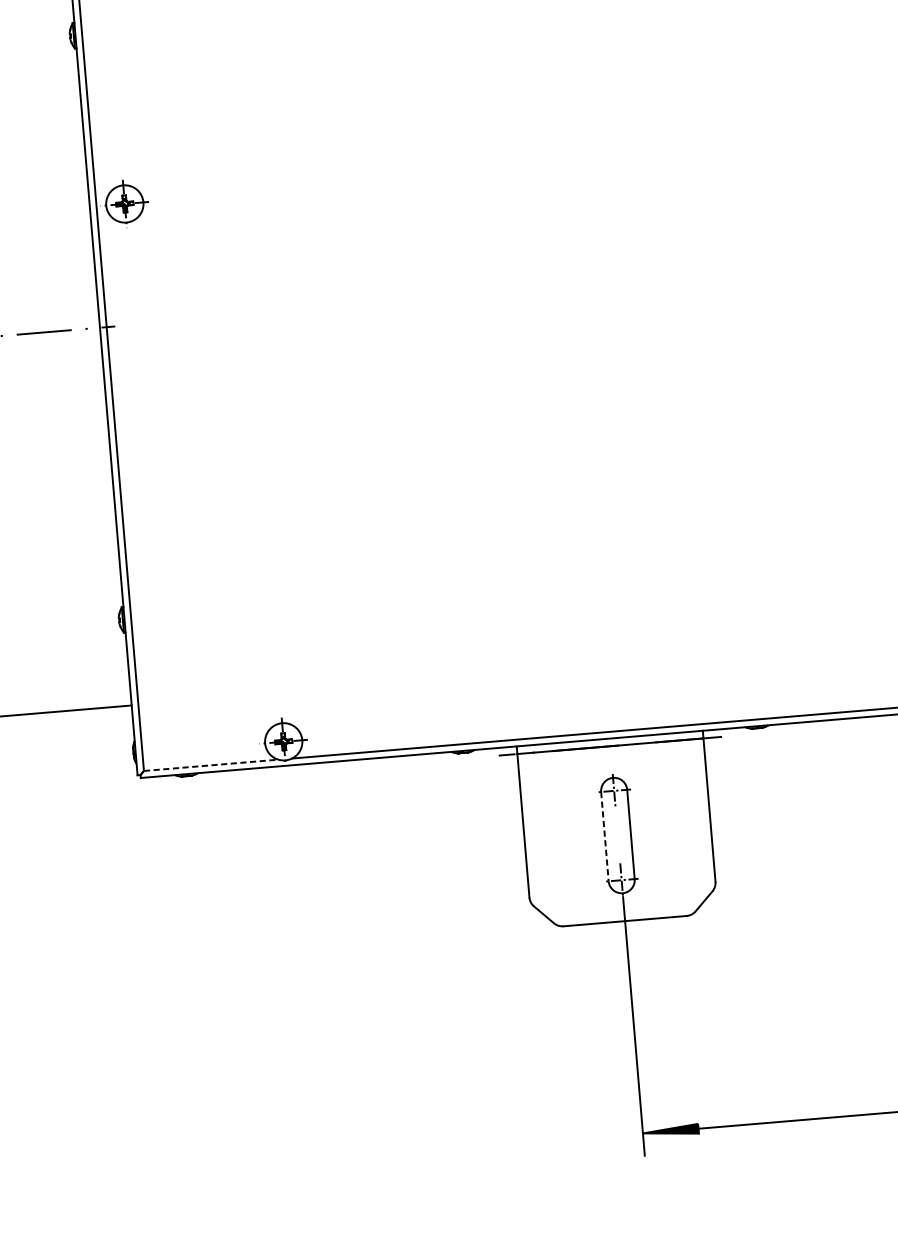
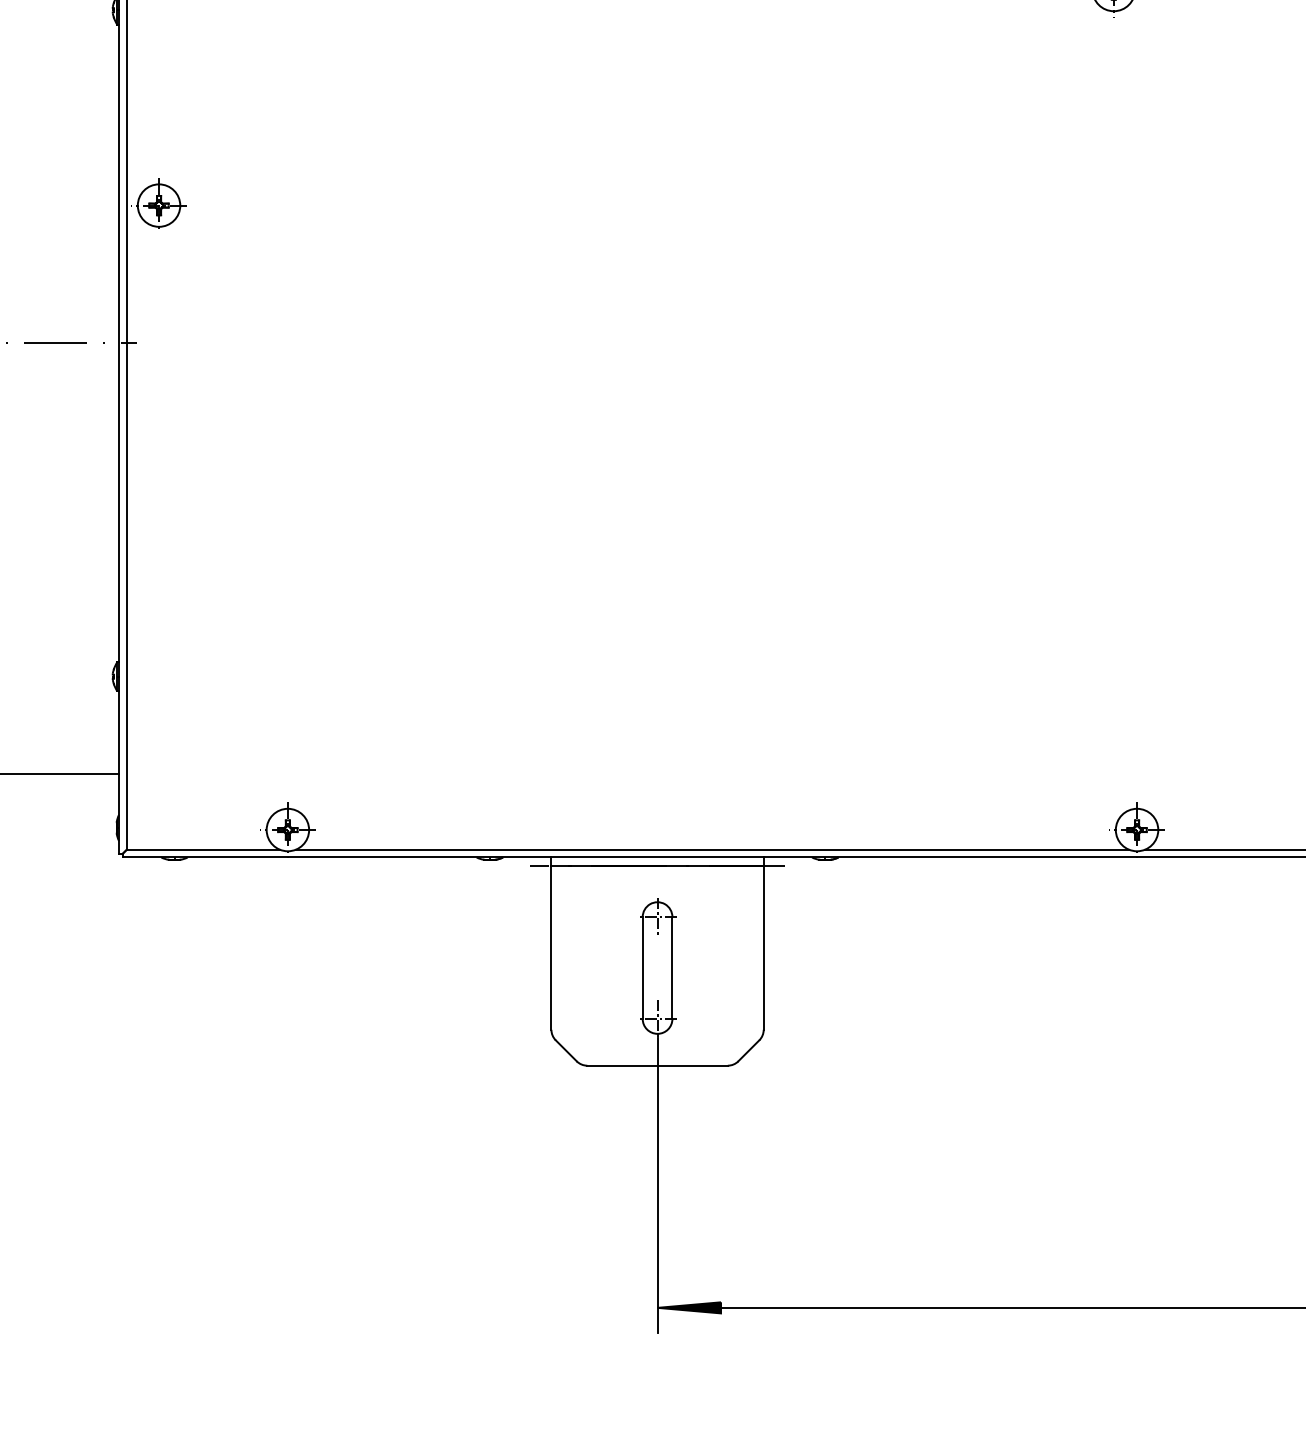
line: (211, 765) -> (203, 849), dashed -> solid
line: (604, 837) -> (642, 968), dashed -> solid

